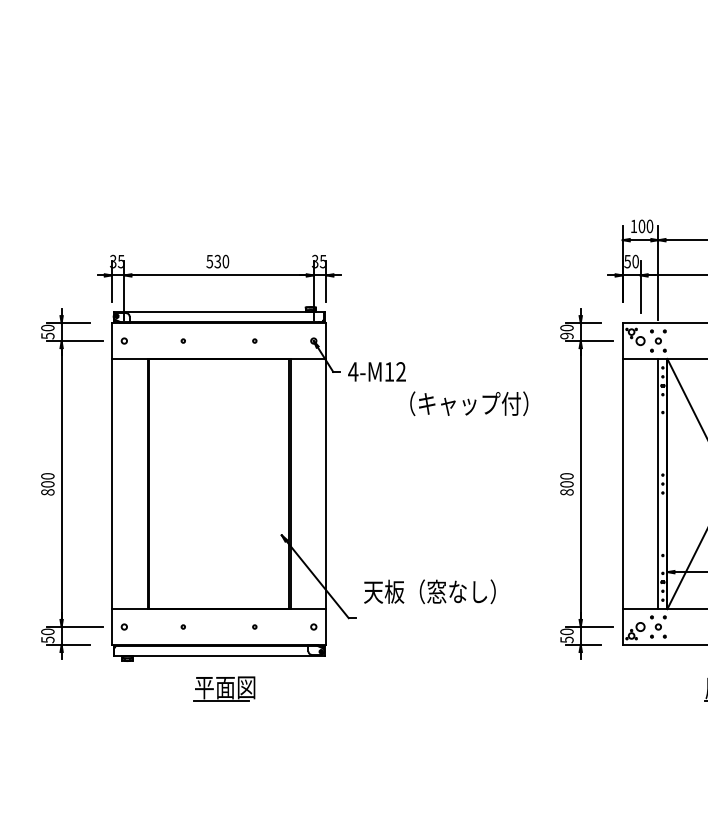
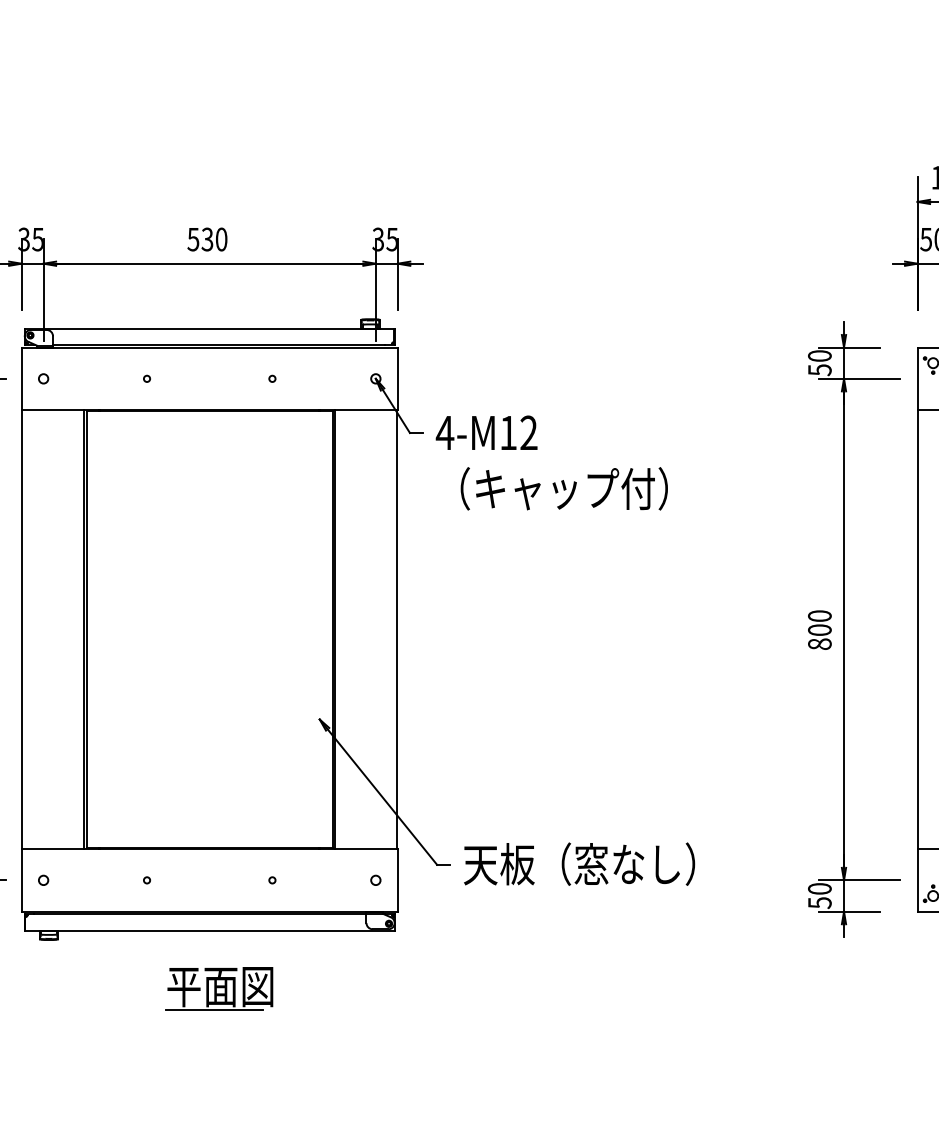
text: (566, 335) -> (819, 369), 90 -> 50
text: (469, 403) -> (564, 488), moved
text: (429, 591) -> (578, 863), moved

